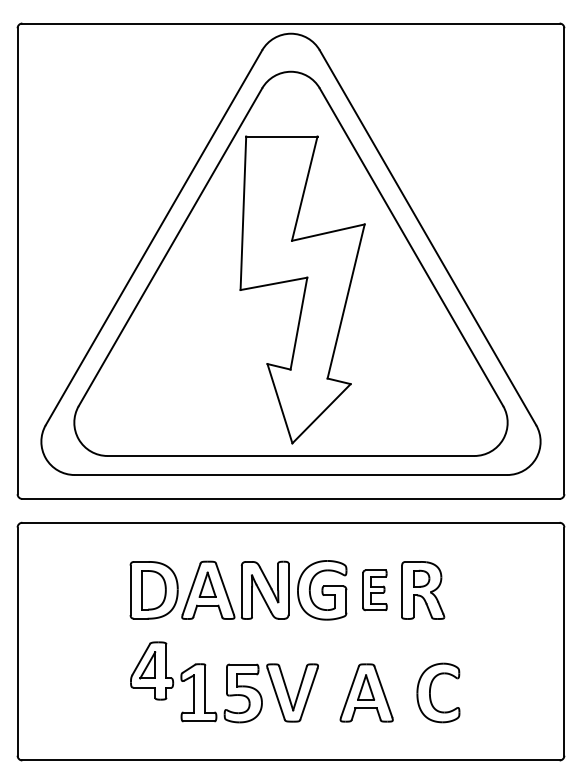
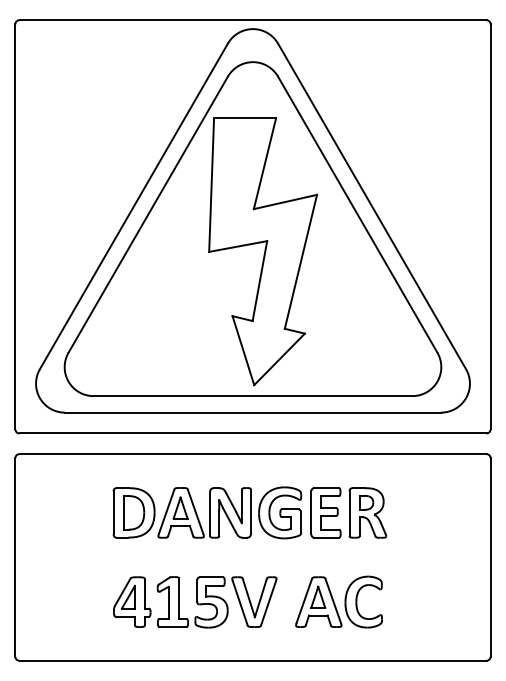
part: (374, 590) -> (325, 513), size x1.43
part: (152, 670) -> (132, 601), moved
part: (430, 692) -> (356, 601), moved

